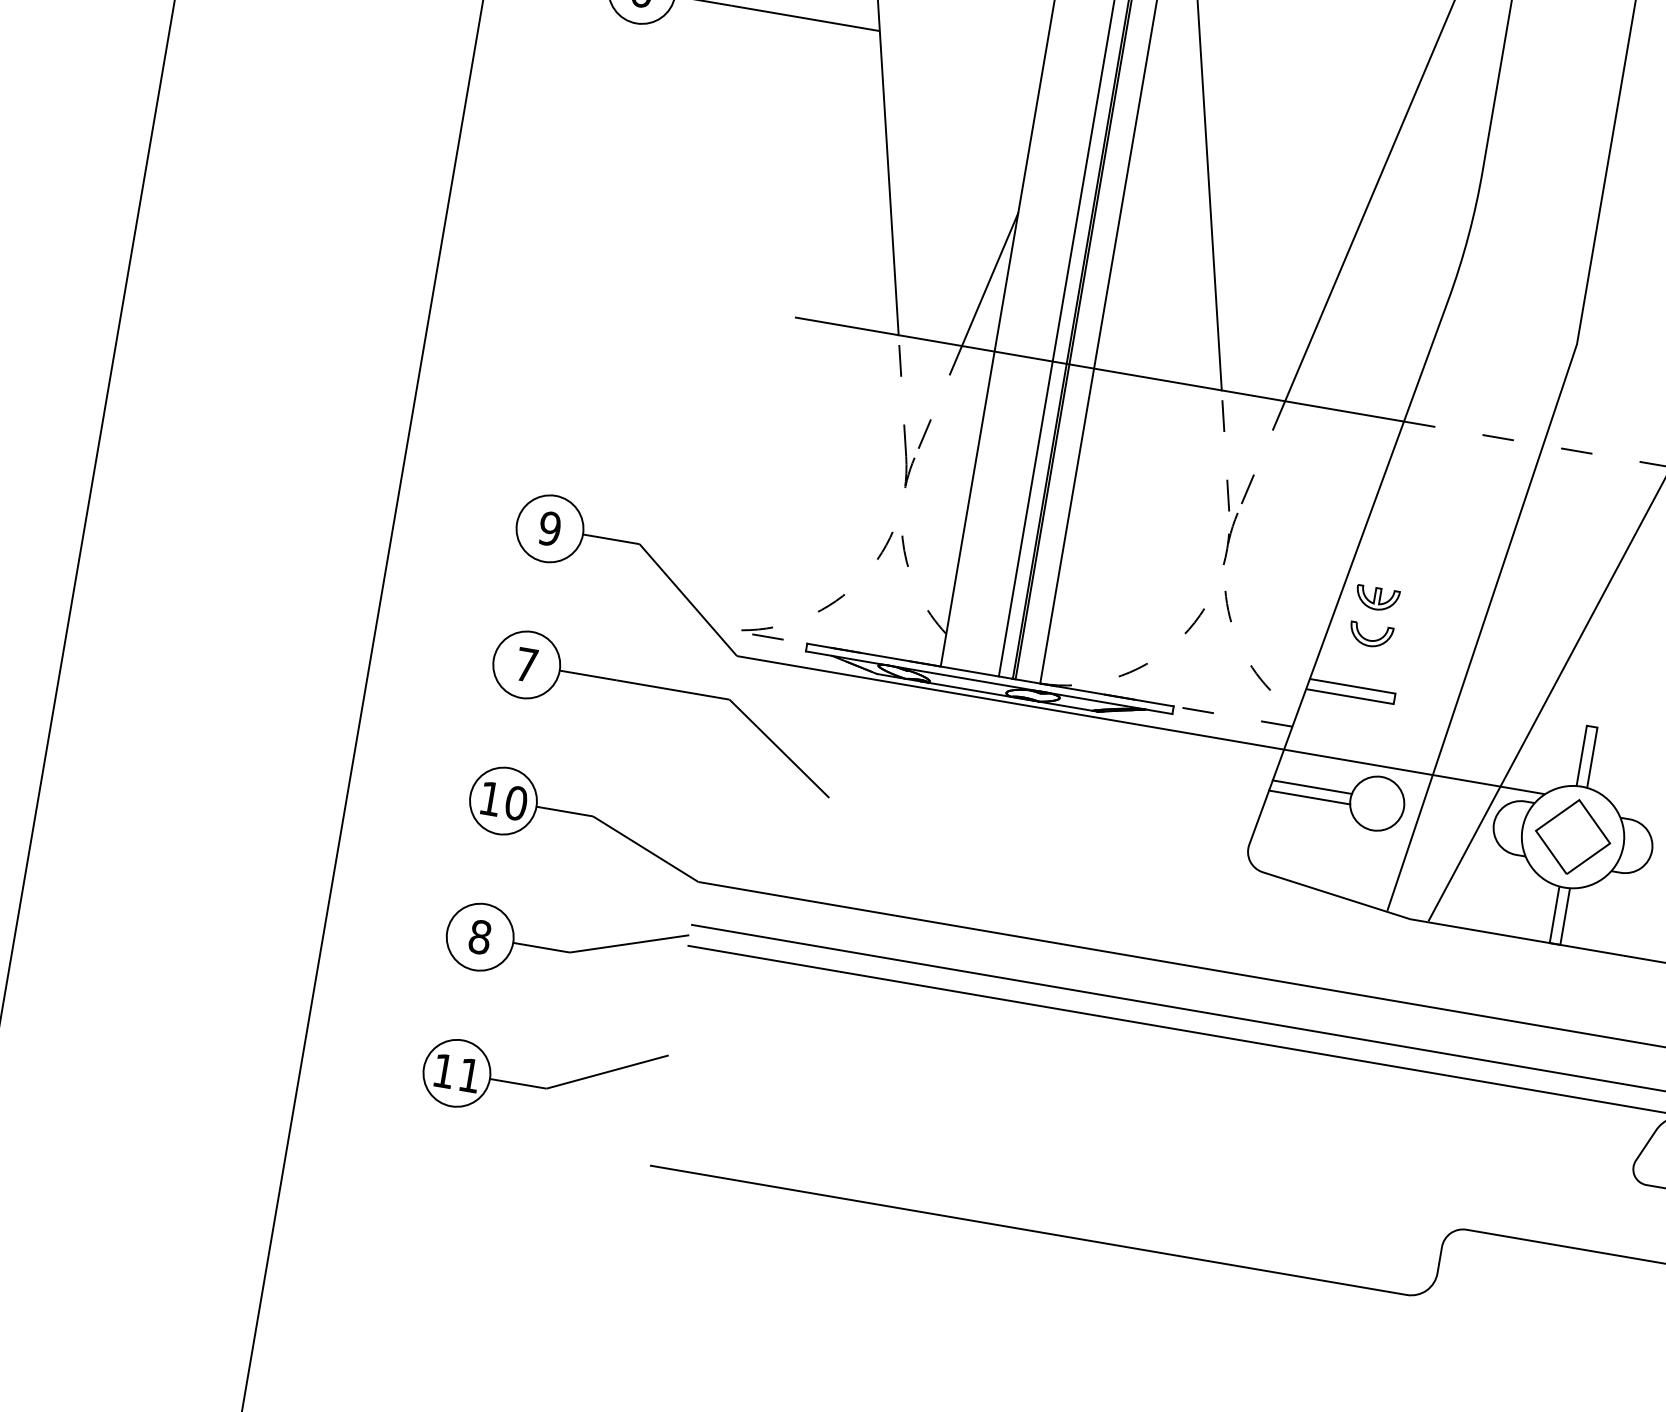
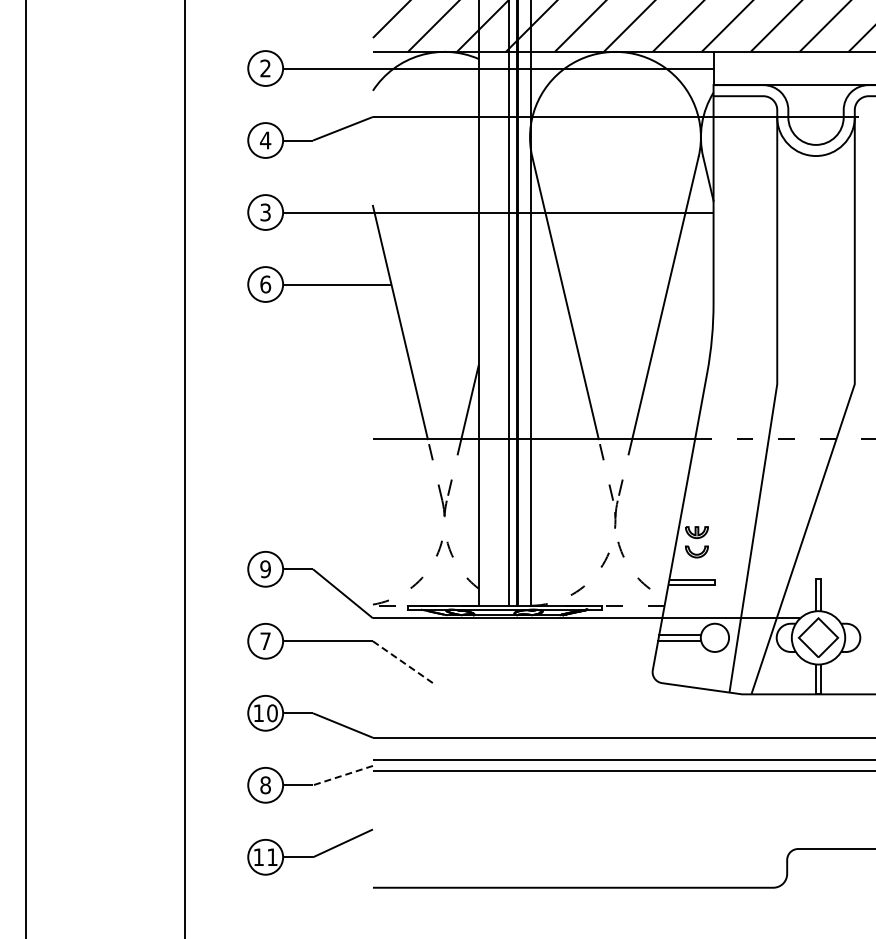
line: (778, 749) -> (402, 662), solid -> dashed
line: (628, 943) -> (342, 775), solid -> dashed

